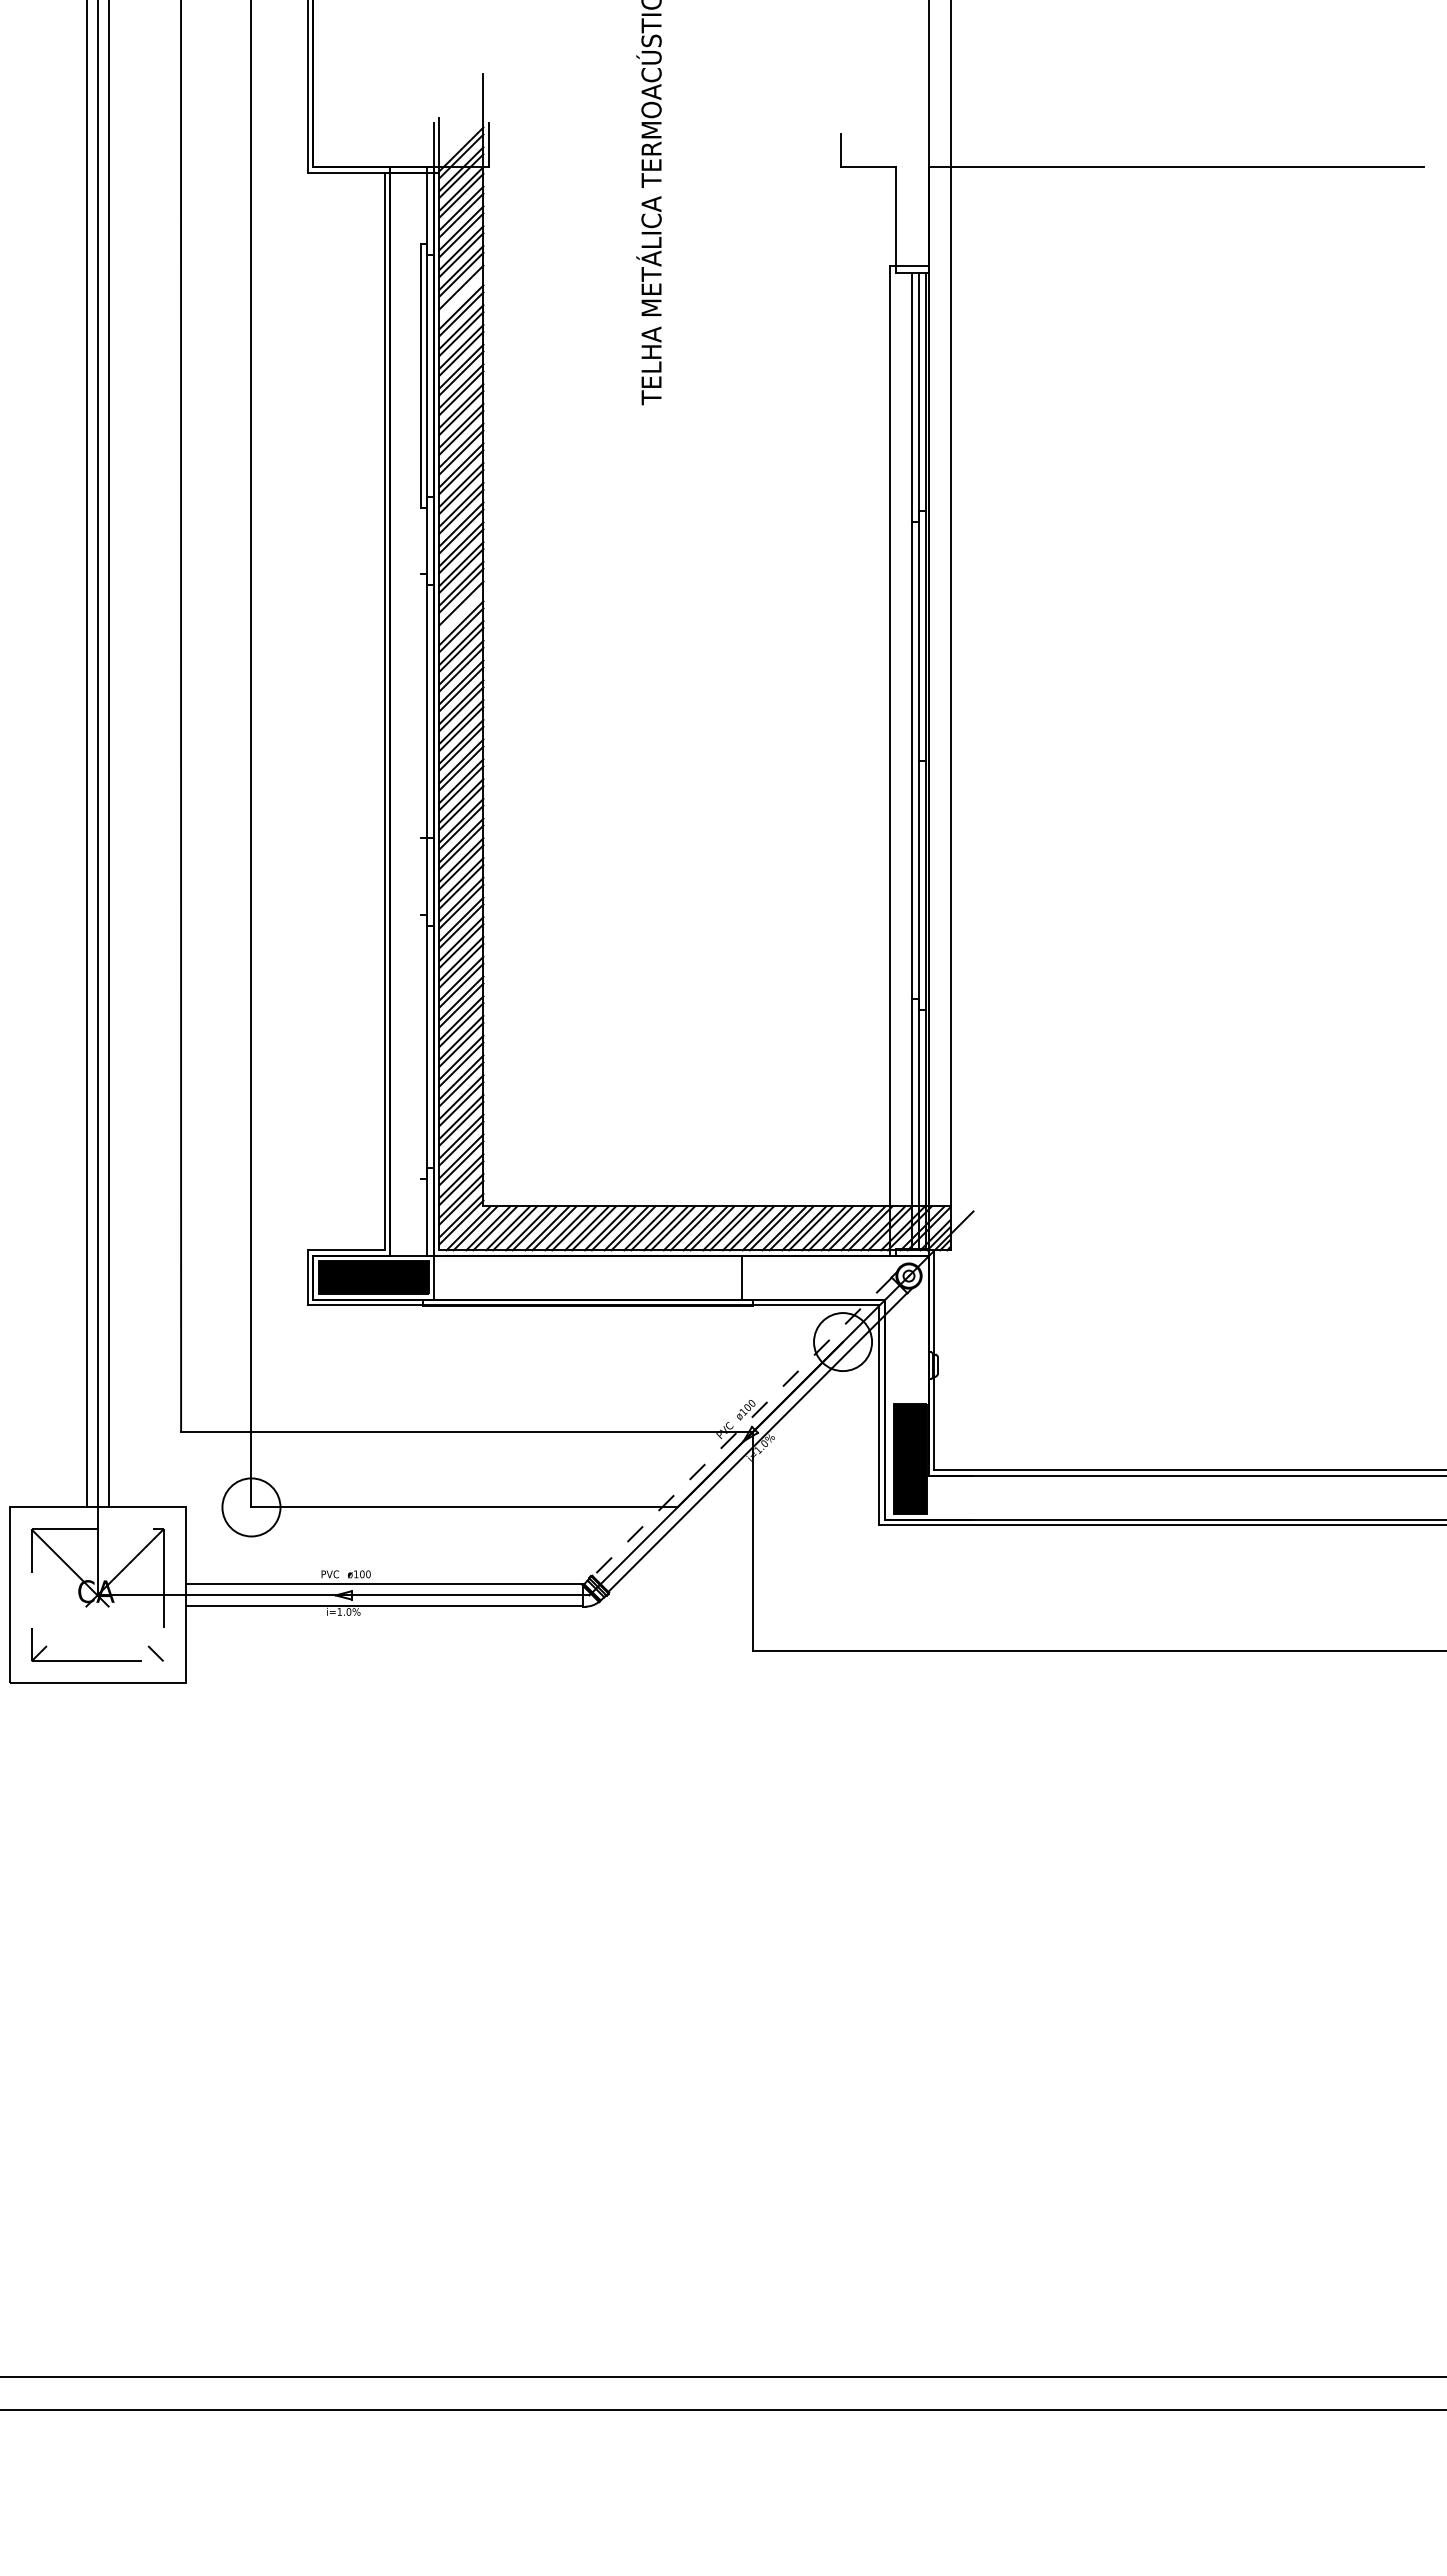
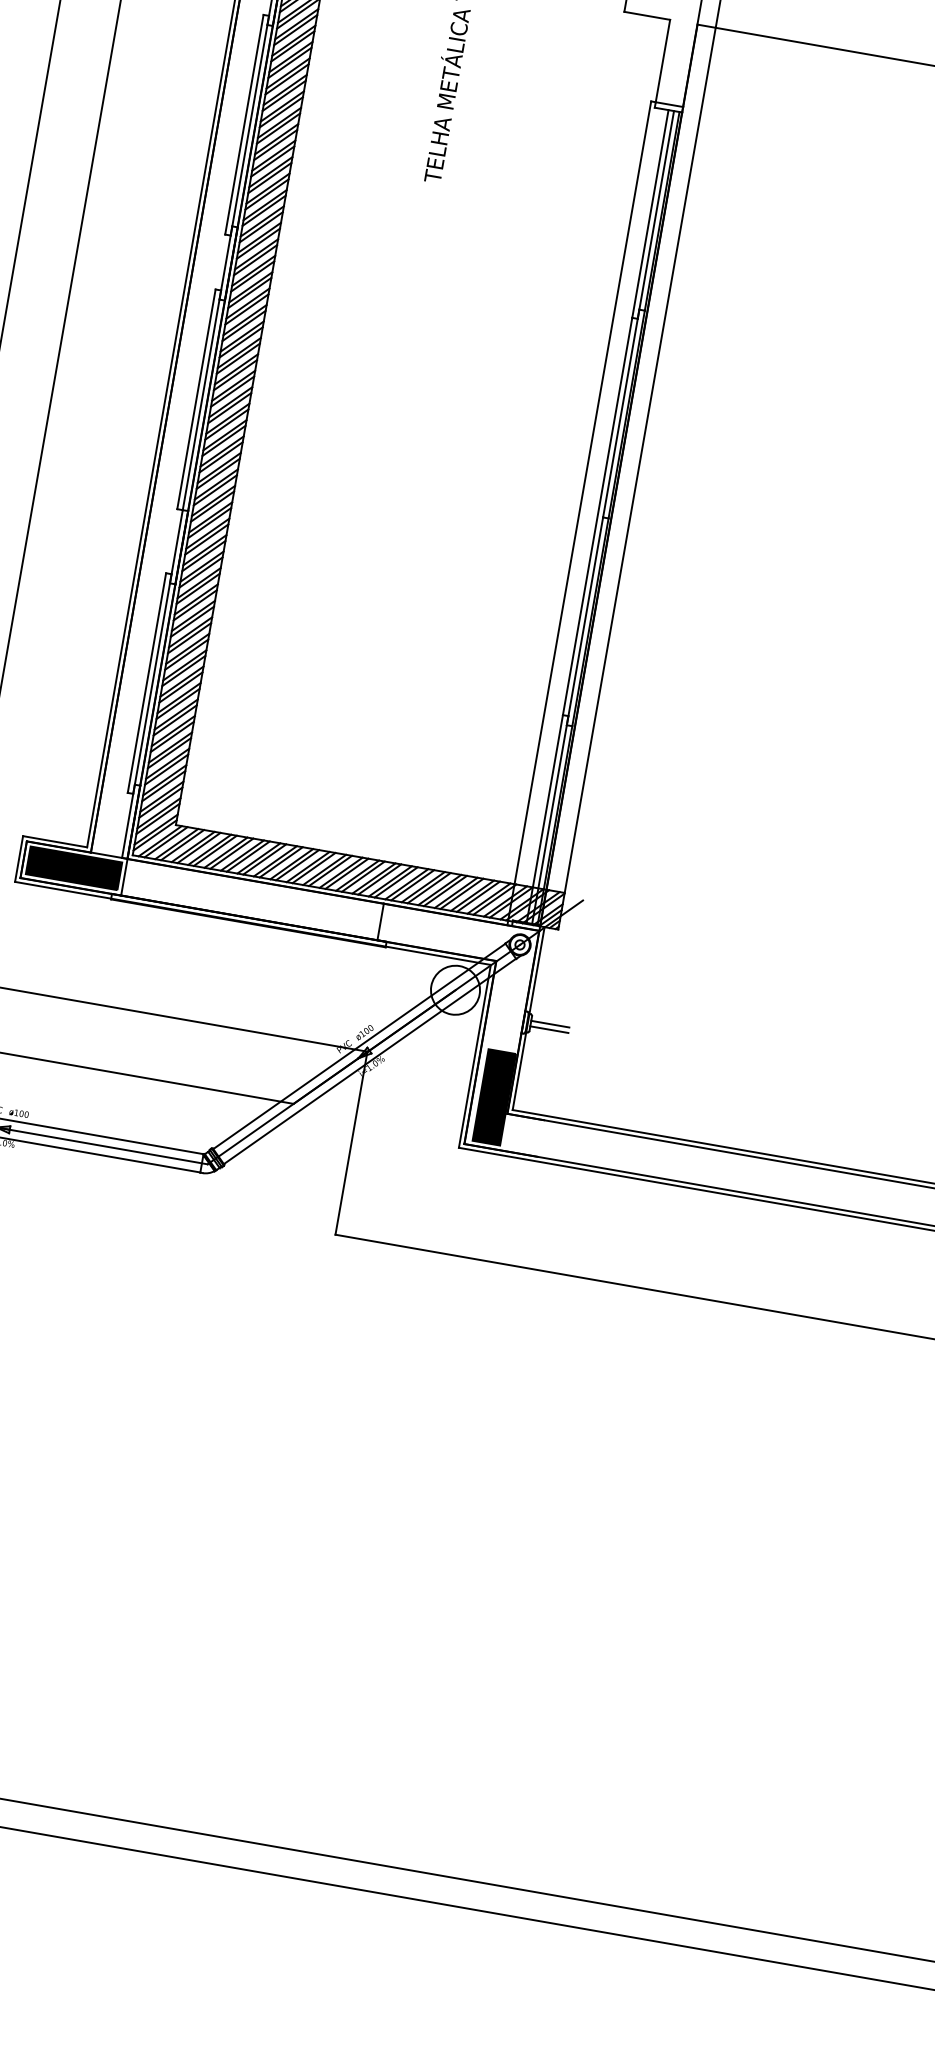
line: (461, 294) -> (290, 62), added
line: (461, 610) -> (244, 325), added
line: (420, 705) -> (196, 398), added
line: (420, 1046) -> (146, 682), added
line: (960, 1362) -> (550, 1024), added
line: (960, 1368) -> (549, 1029), added
line: (742, 1427) -> (359, 1046), dashed -> solid

